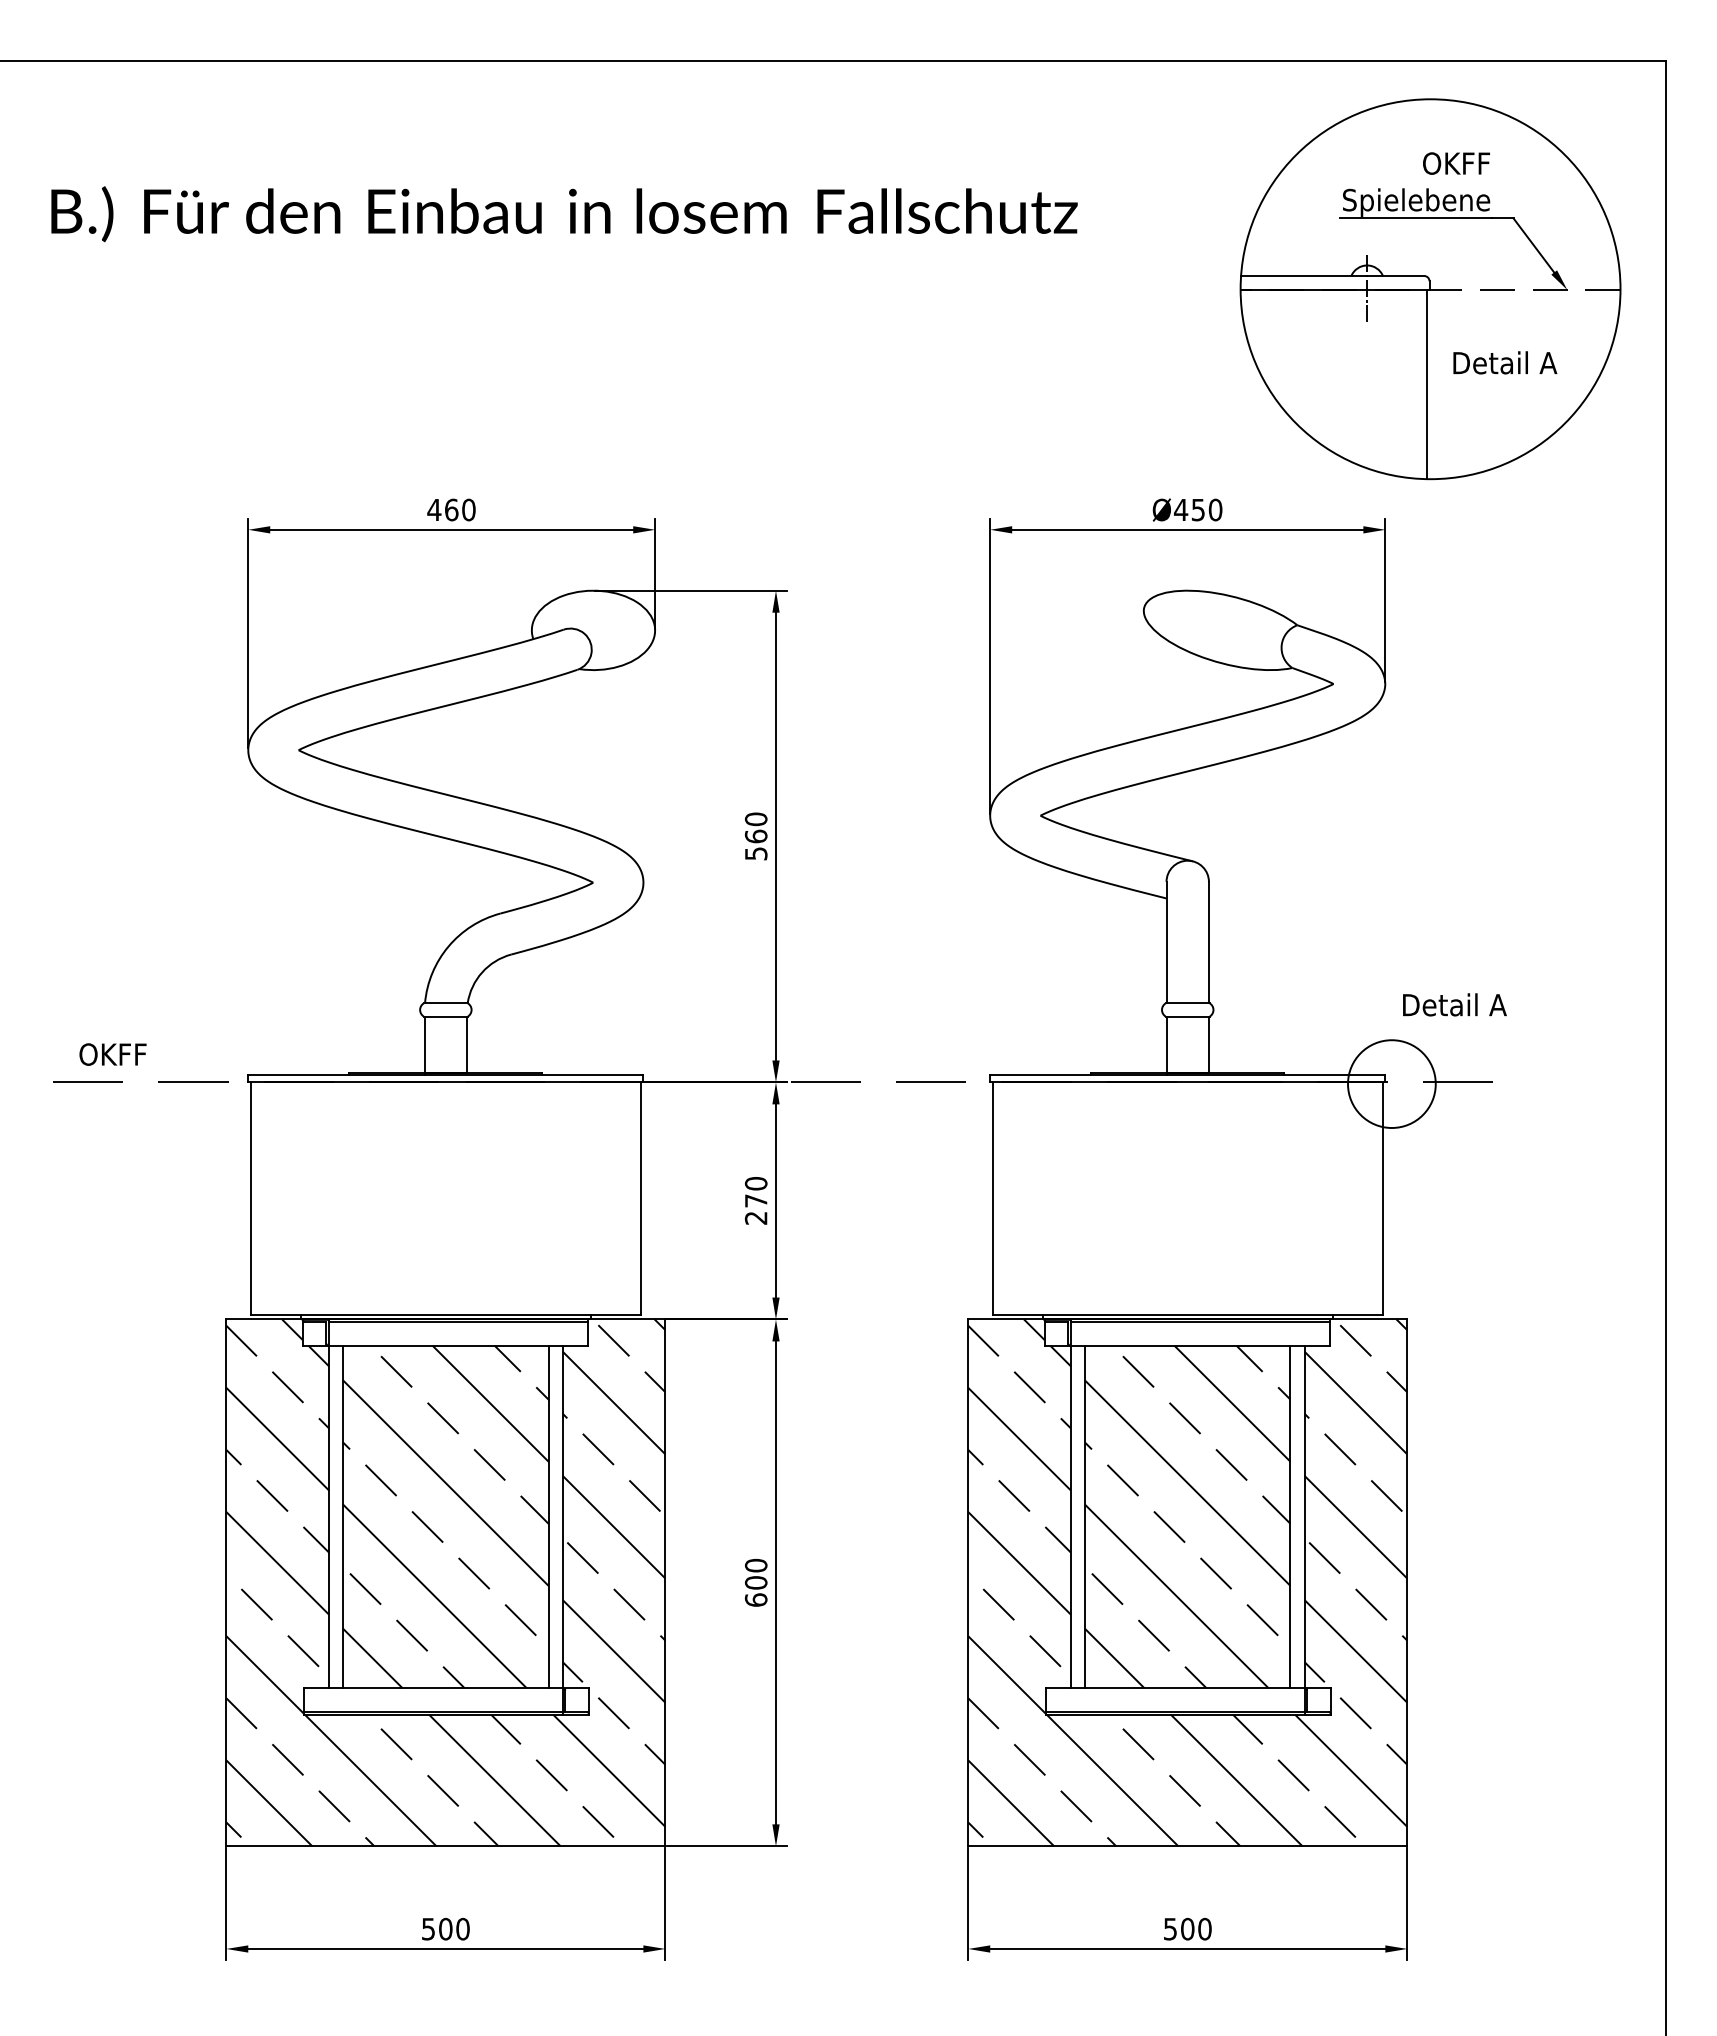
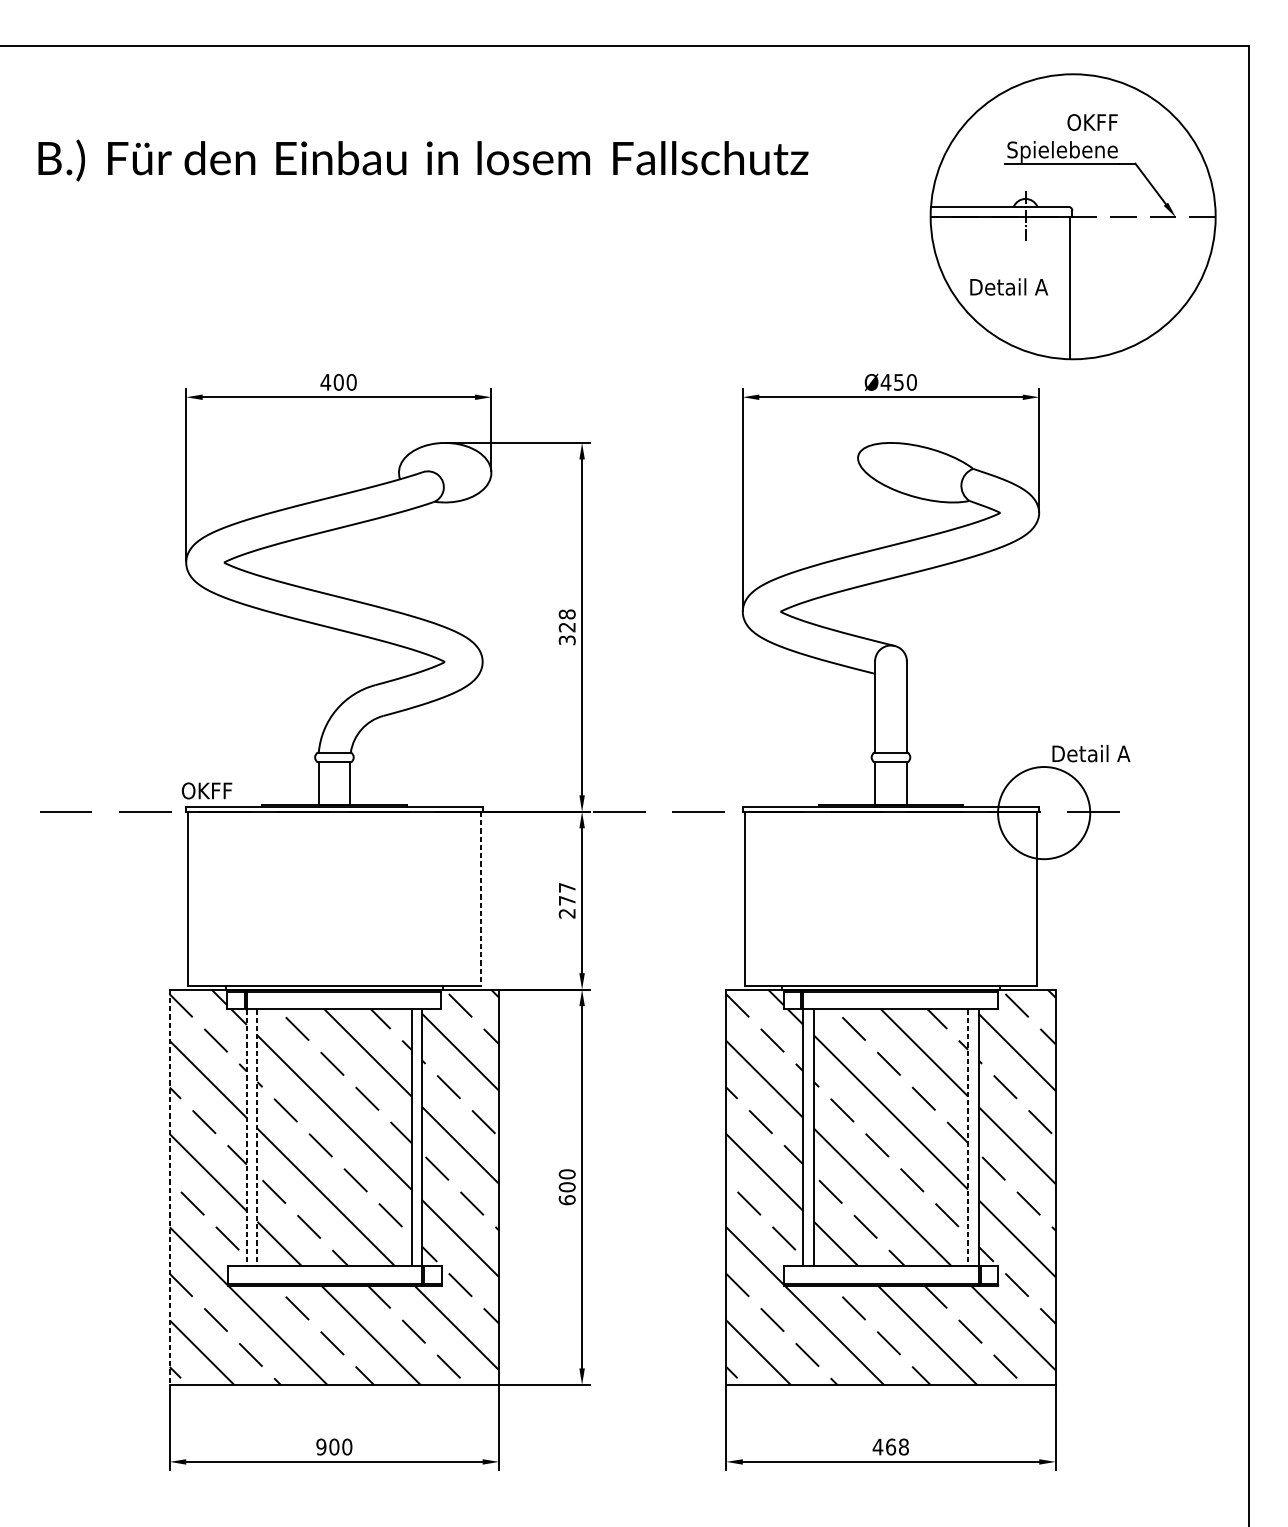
text: (1505, 362) -> (1009, 286), moved
text: (451, 509) -> (338, 382), 460 -> 400
text: (755, 835) -> (566, 626), 560 -> 328
text: (112, 1054) -> (206, 790), moved
circle: (1391, 1084) -> (1043, 813), size x1.4
text: (755, 1183) -> (566, 887), 270 -> 277
line: (640, 1199) -> (480, 899), solid -> dashed
line: (329, 1517) -> (247, 1138), solid -> dashed
line: (343, 1517) -> (257, 1138), solid -> dashed
line: (1290, 1517) -> (968, 1138), solid -> dashed
line: (226, 1583) -> (169, 1187), solid -> dashed
text: (428, 1928) -> (321, 1446), 500 -> 900
text: (1187, 1928) -> (890, 1446), 500 -> 468

